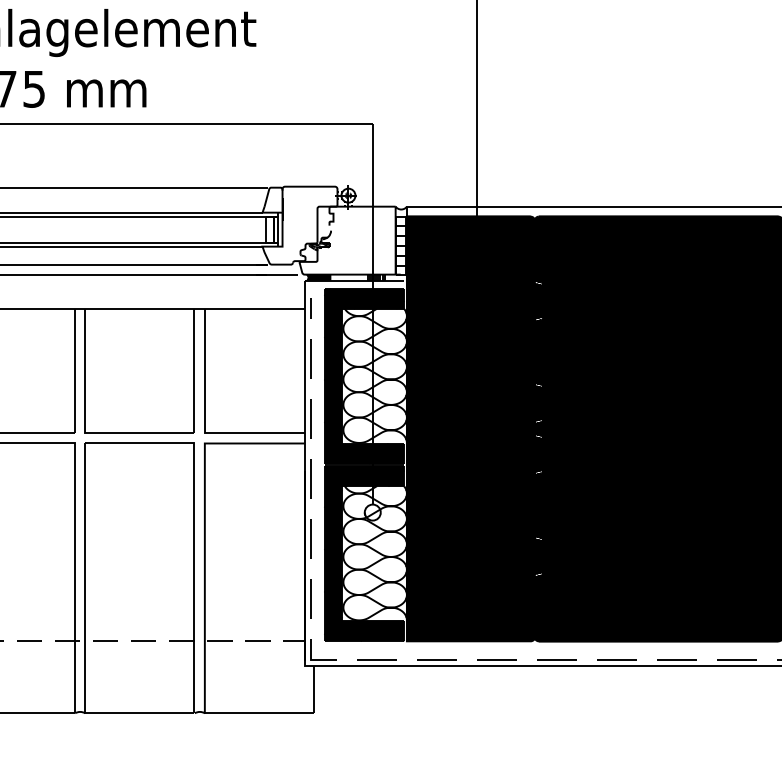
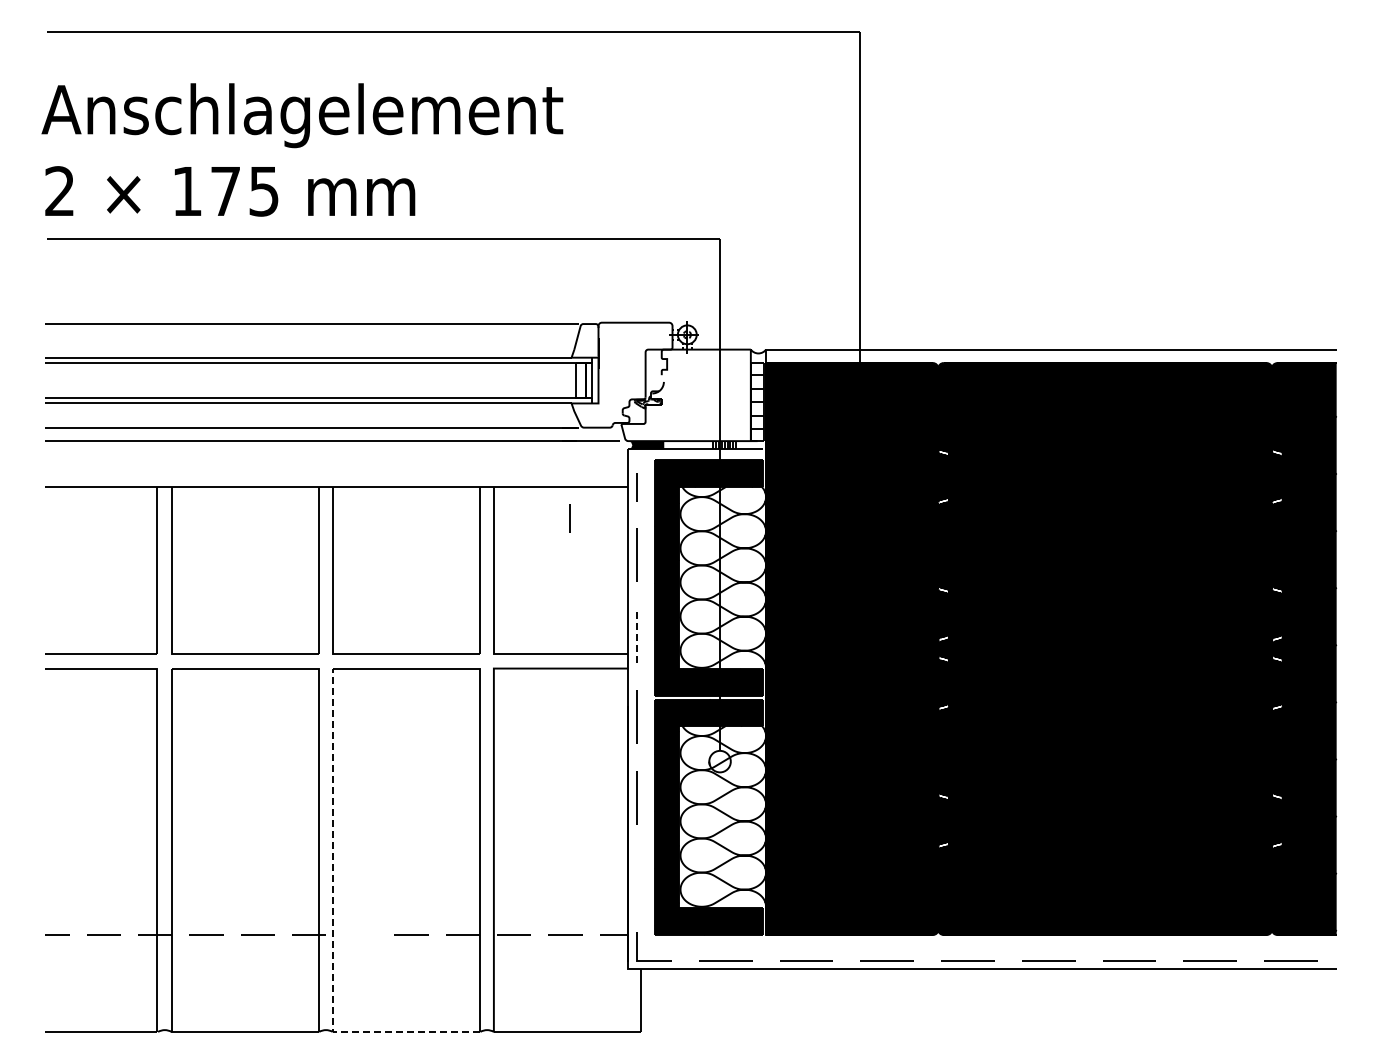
line: (260, 332) -> (569, 518), added
line: (310, 419) -> (636, 636), solid -> dashed
line: (310, 598) -> (636, 877), removed
line: (85, 633) -> (332, 924), solid -> dashed
line: (105, 640) -> (359, 934), removed

